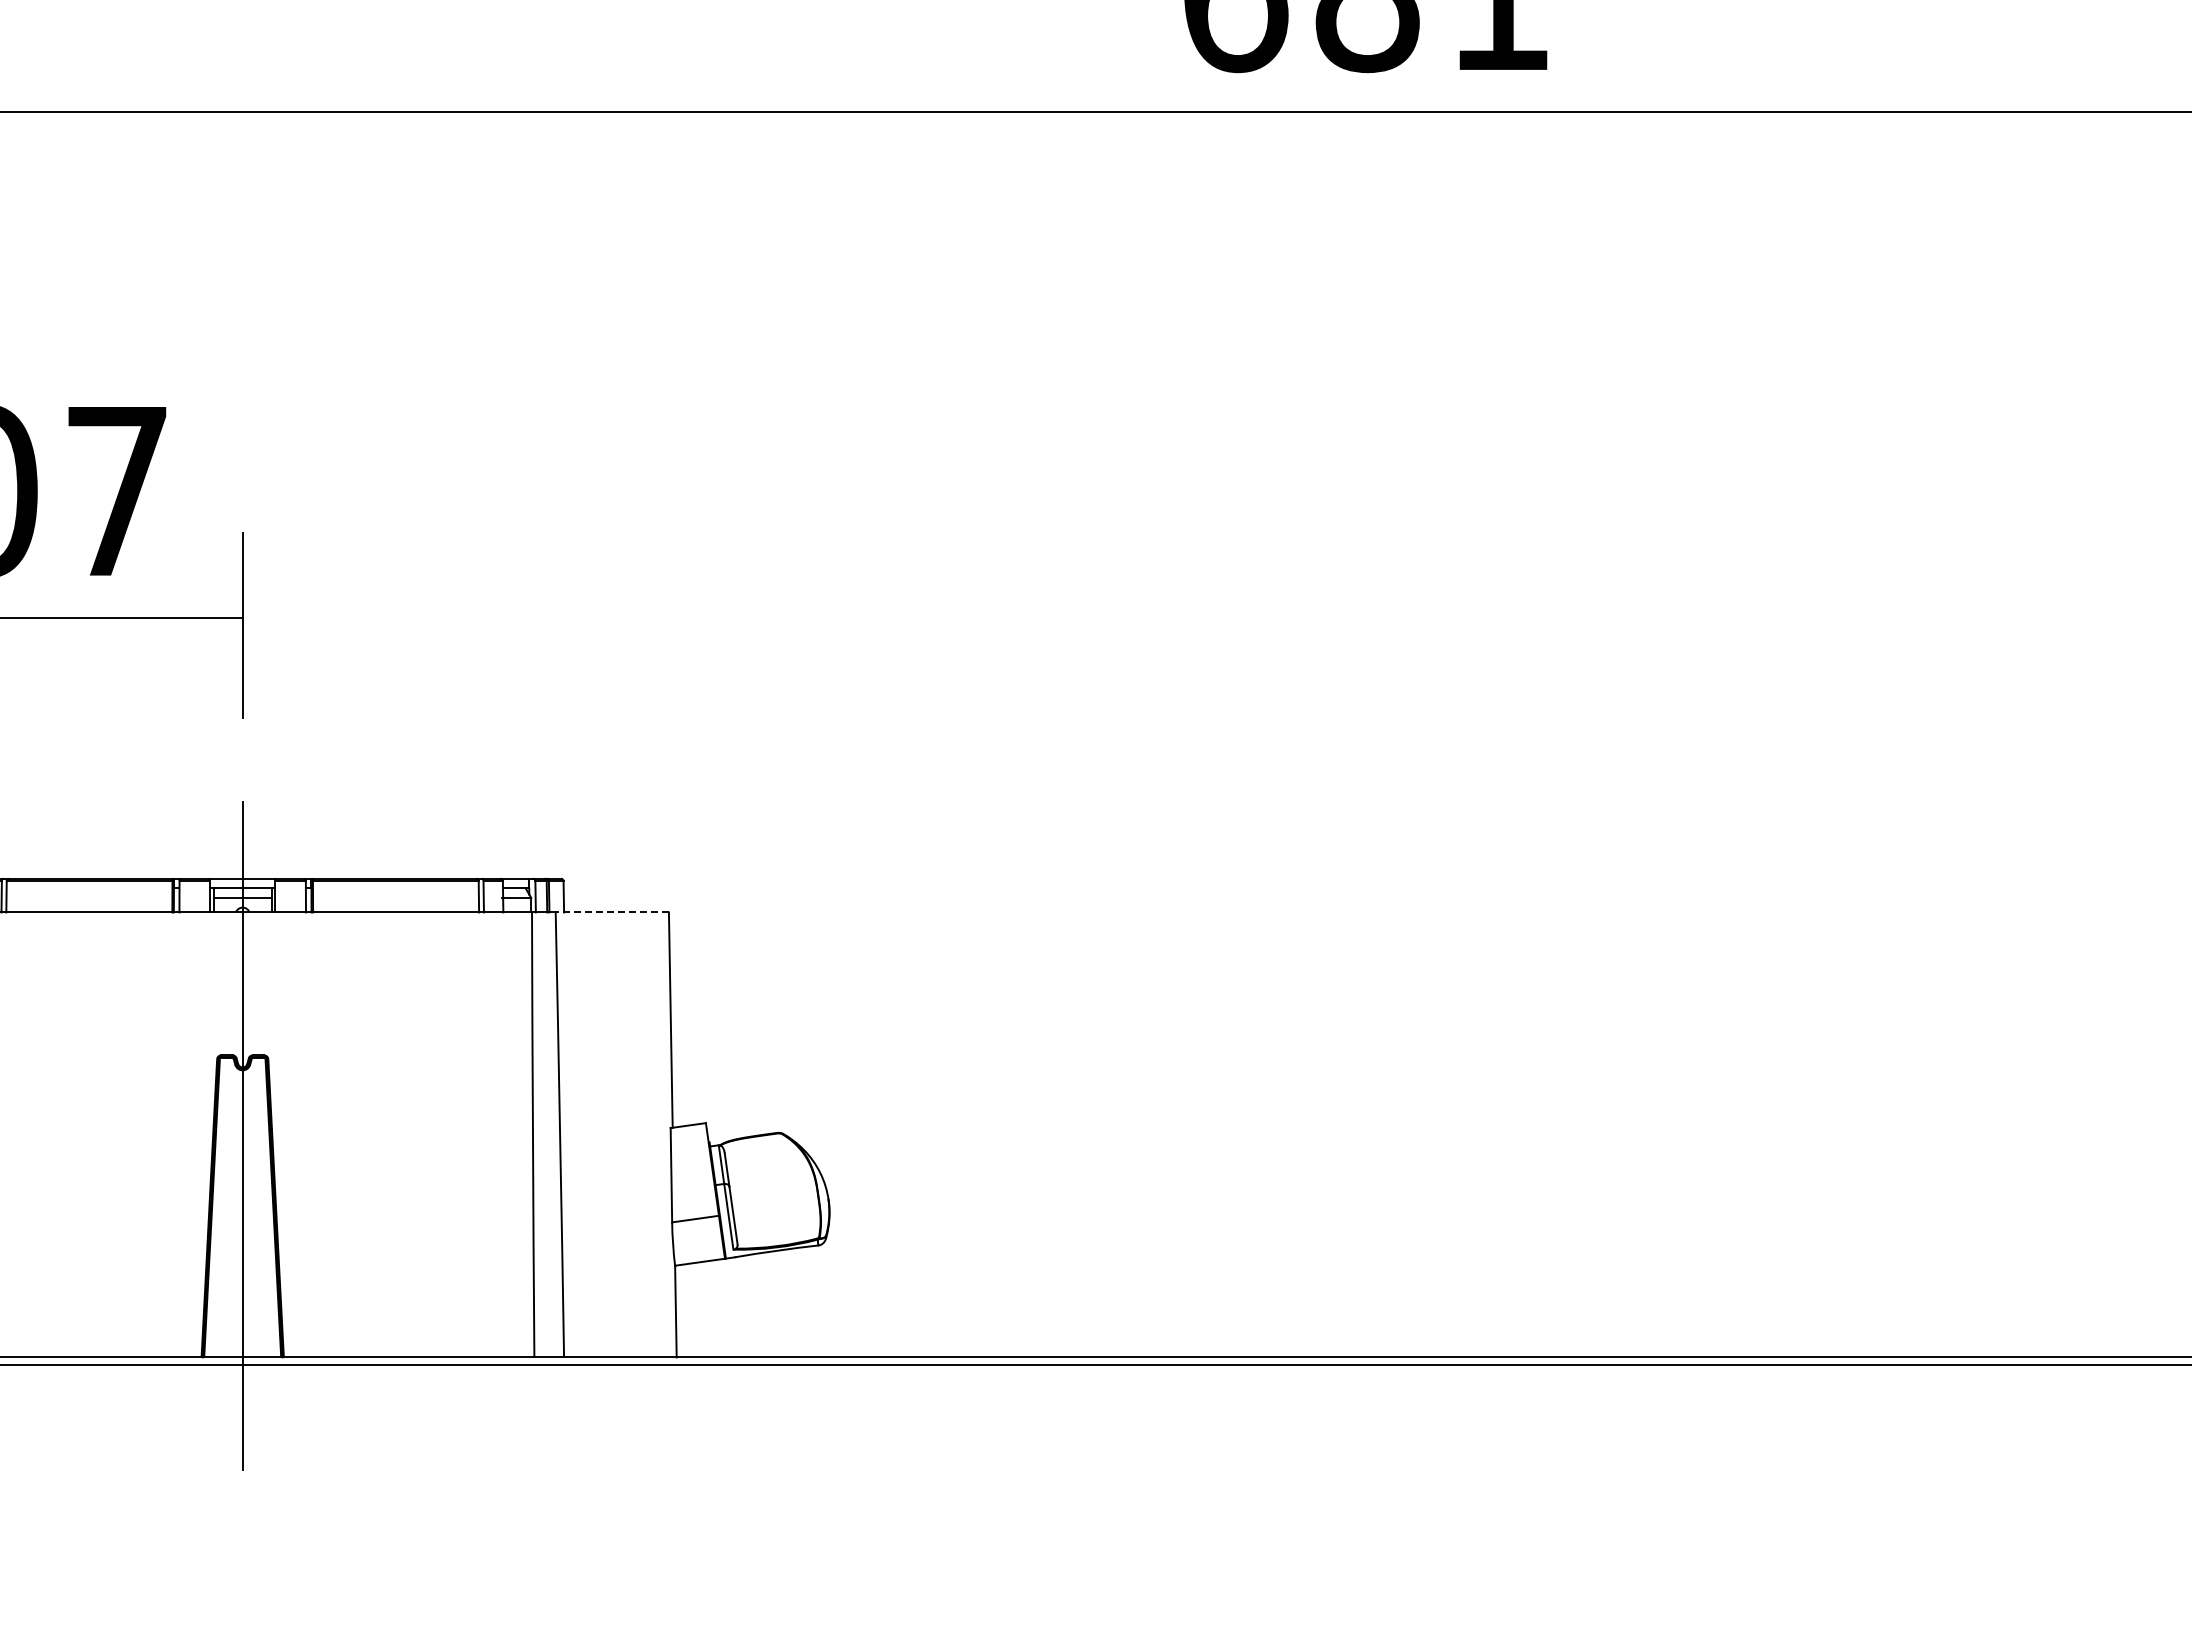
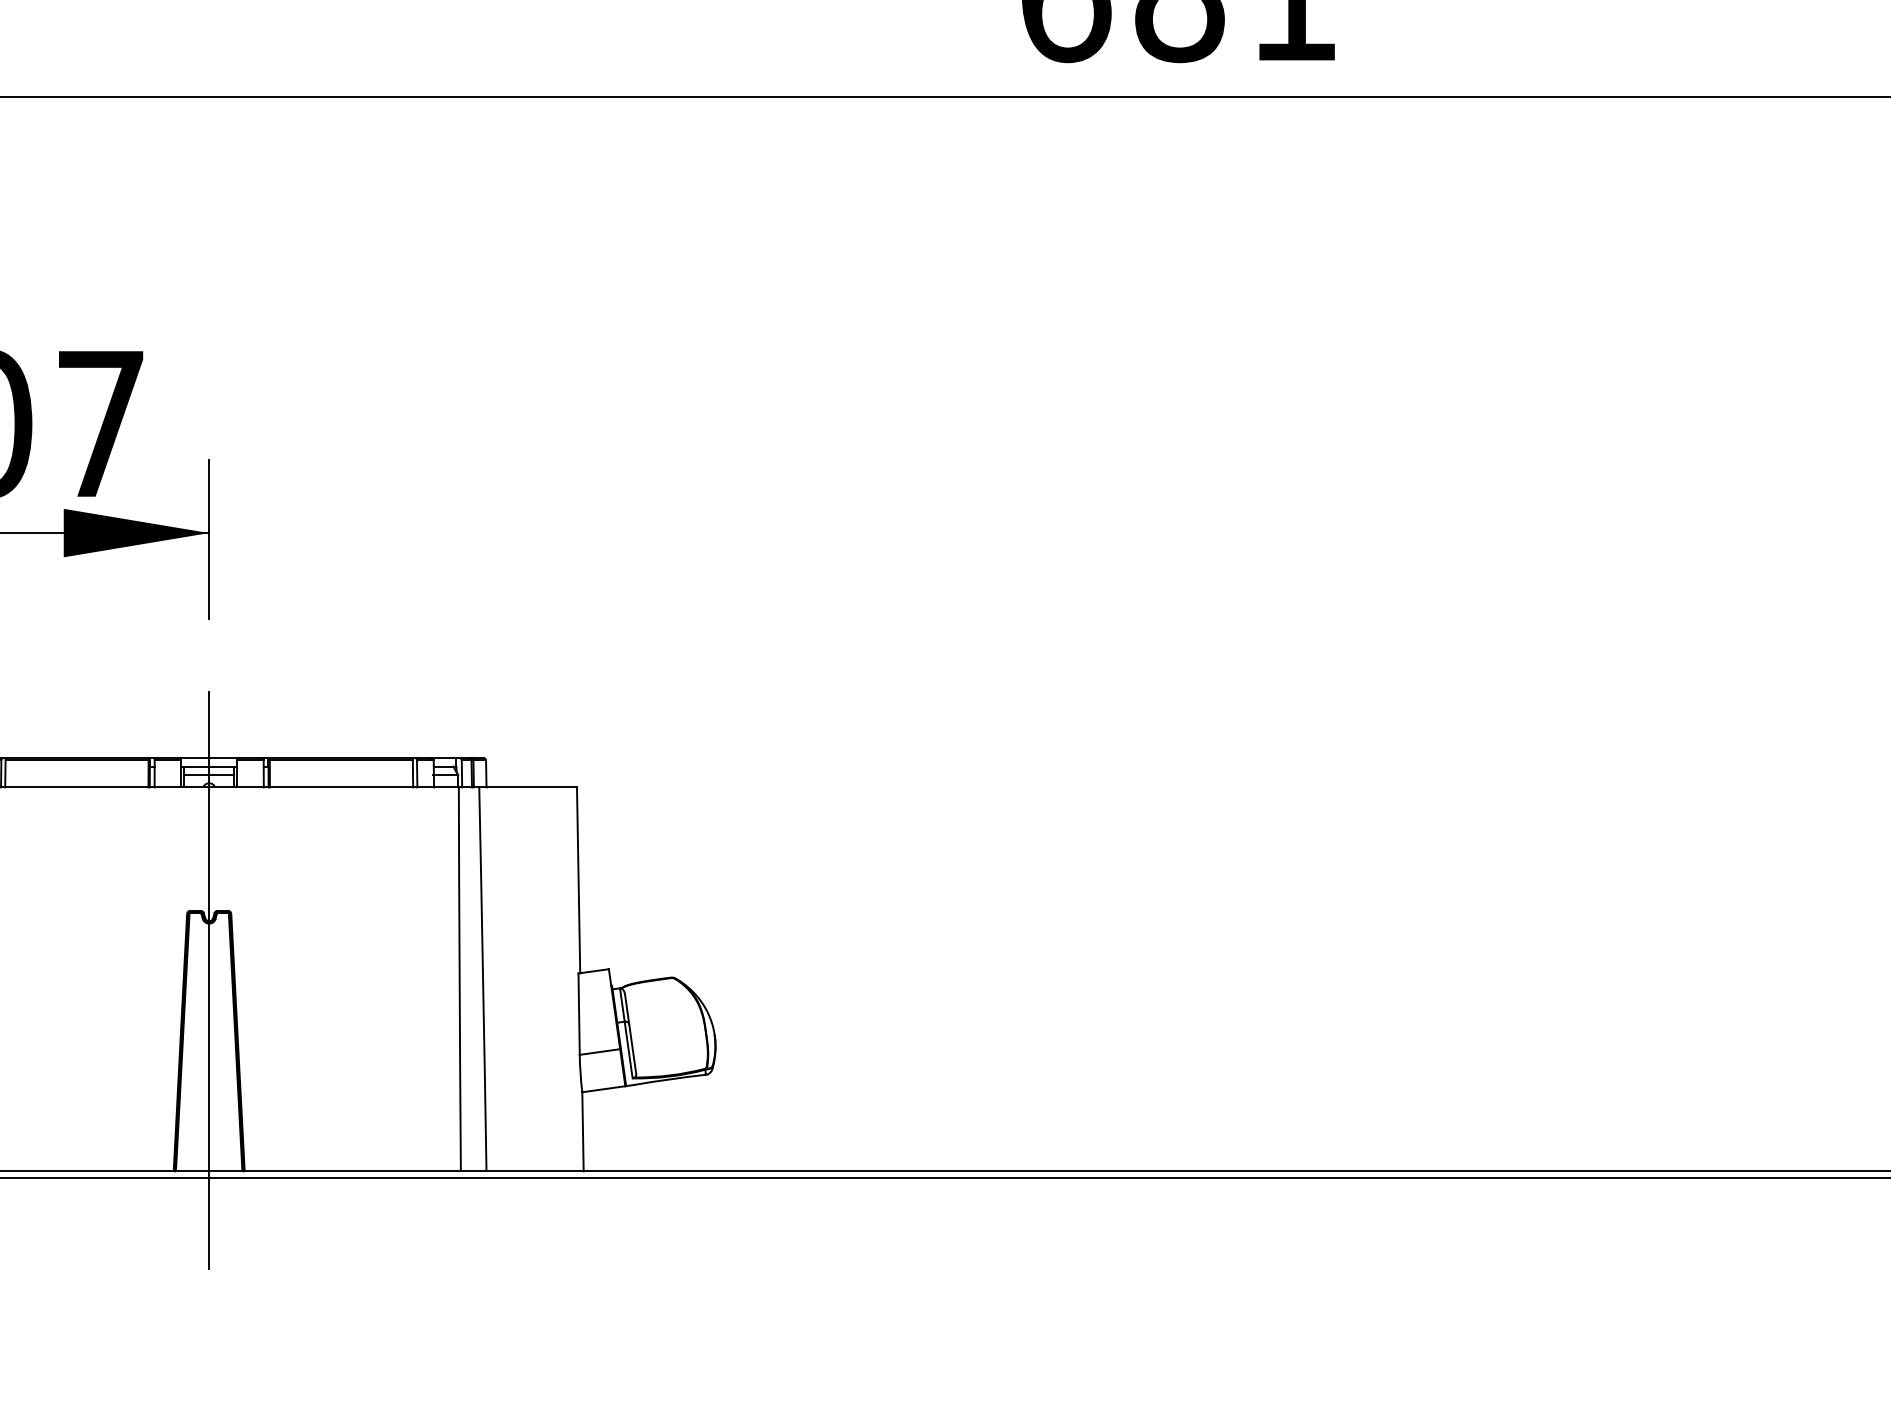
fill: (158, 617) -> (136, 532), added
line: (612, 912) -> (528, 787), dashed -> solid

